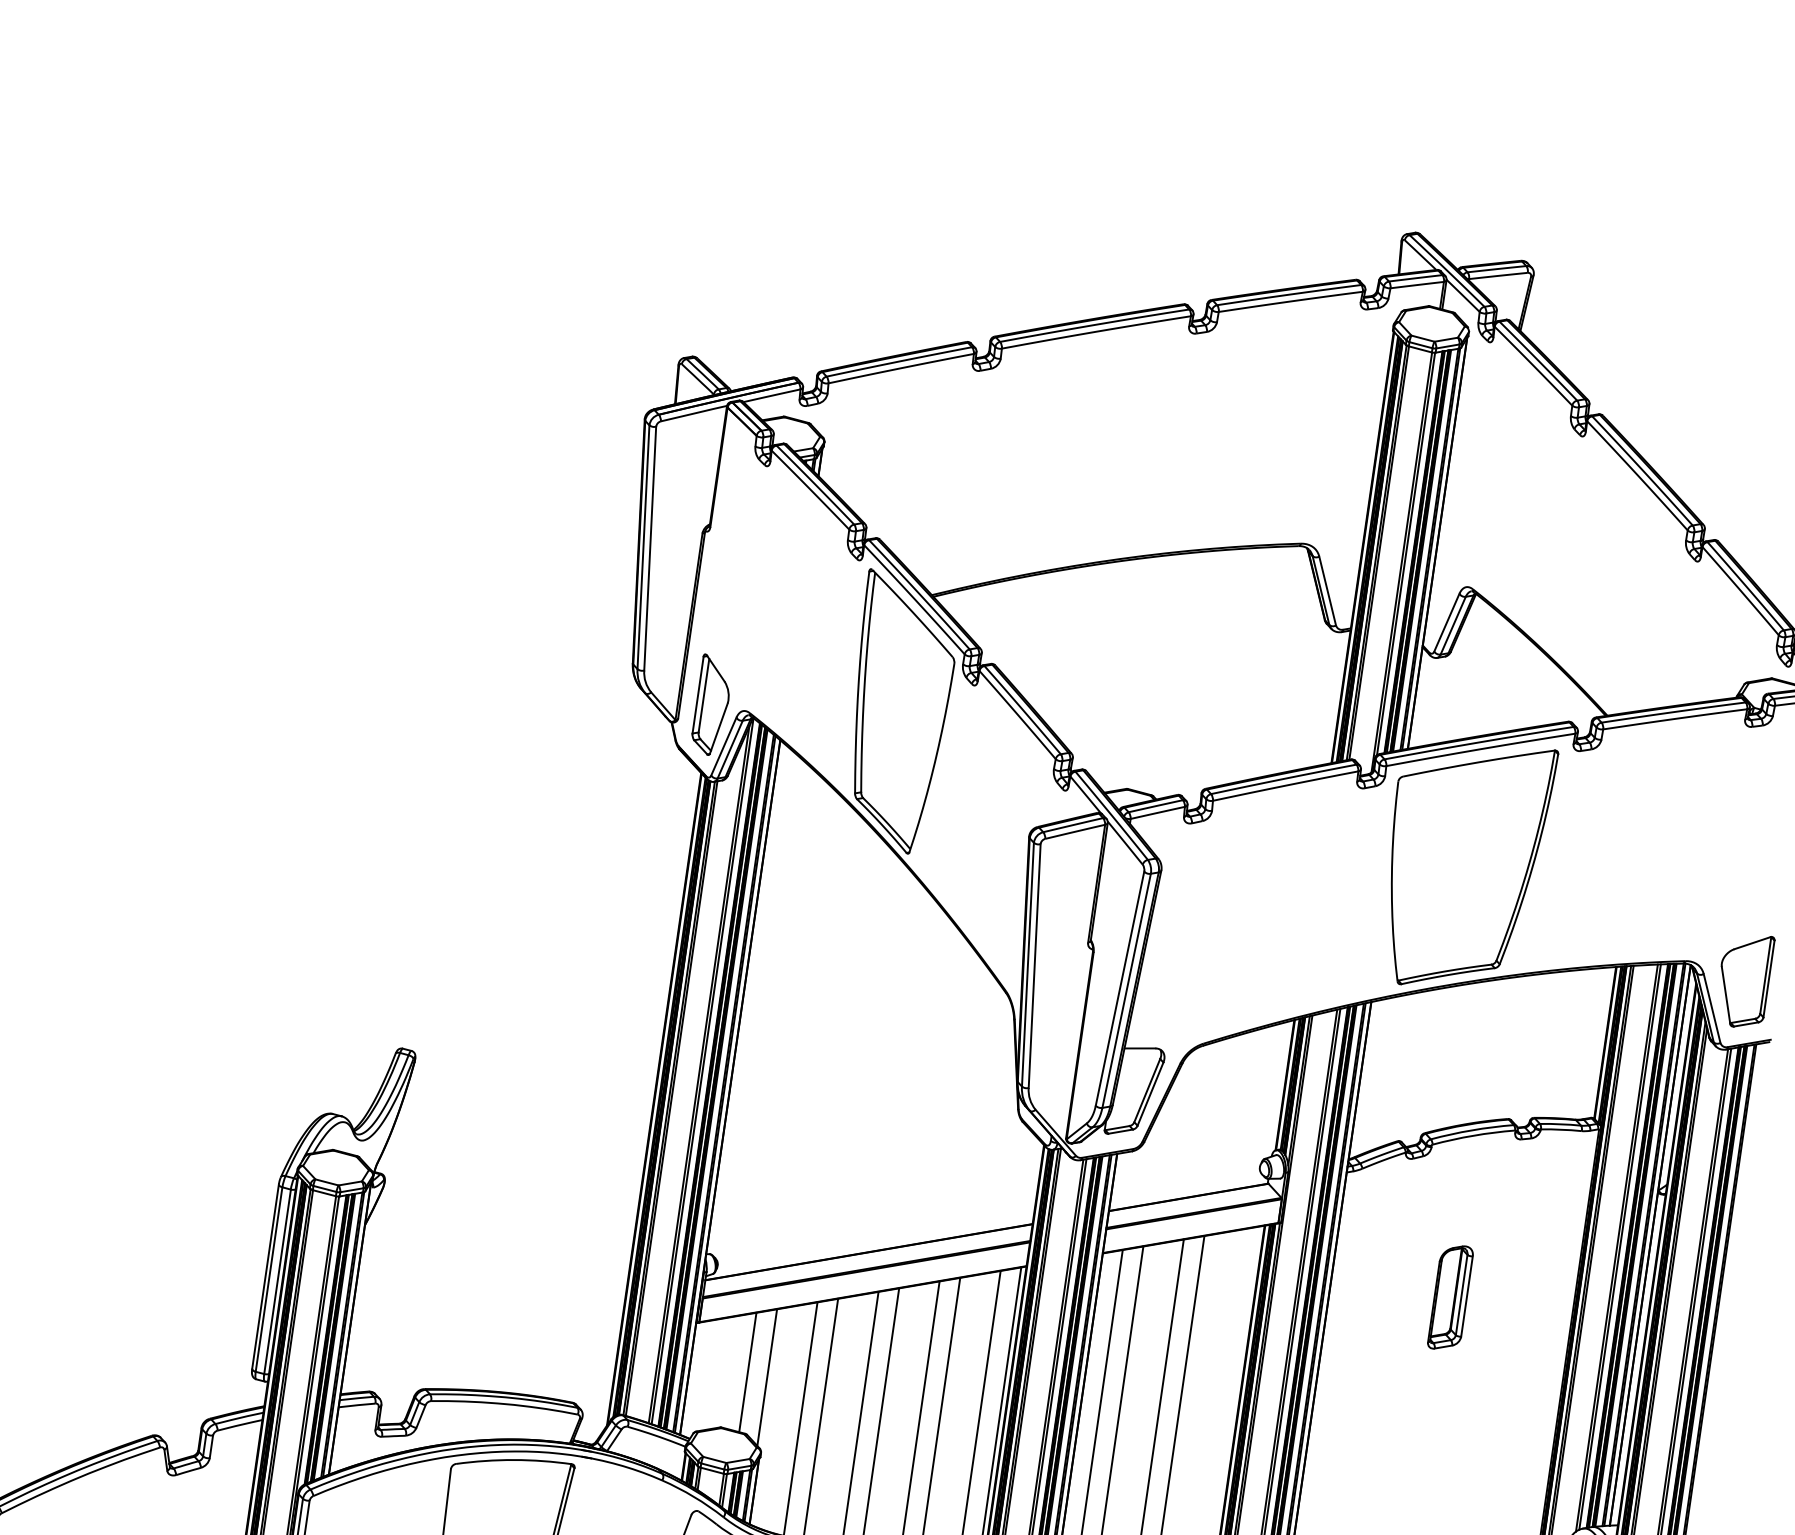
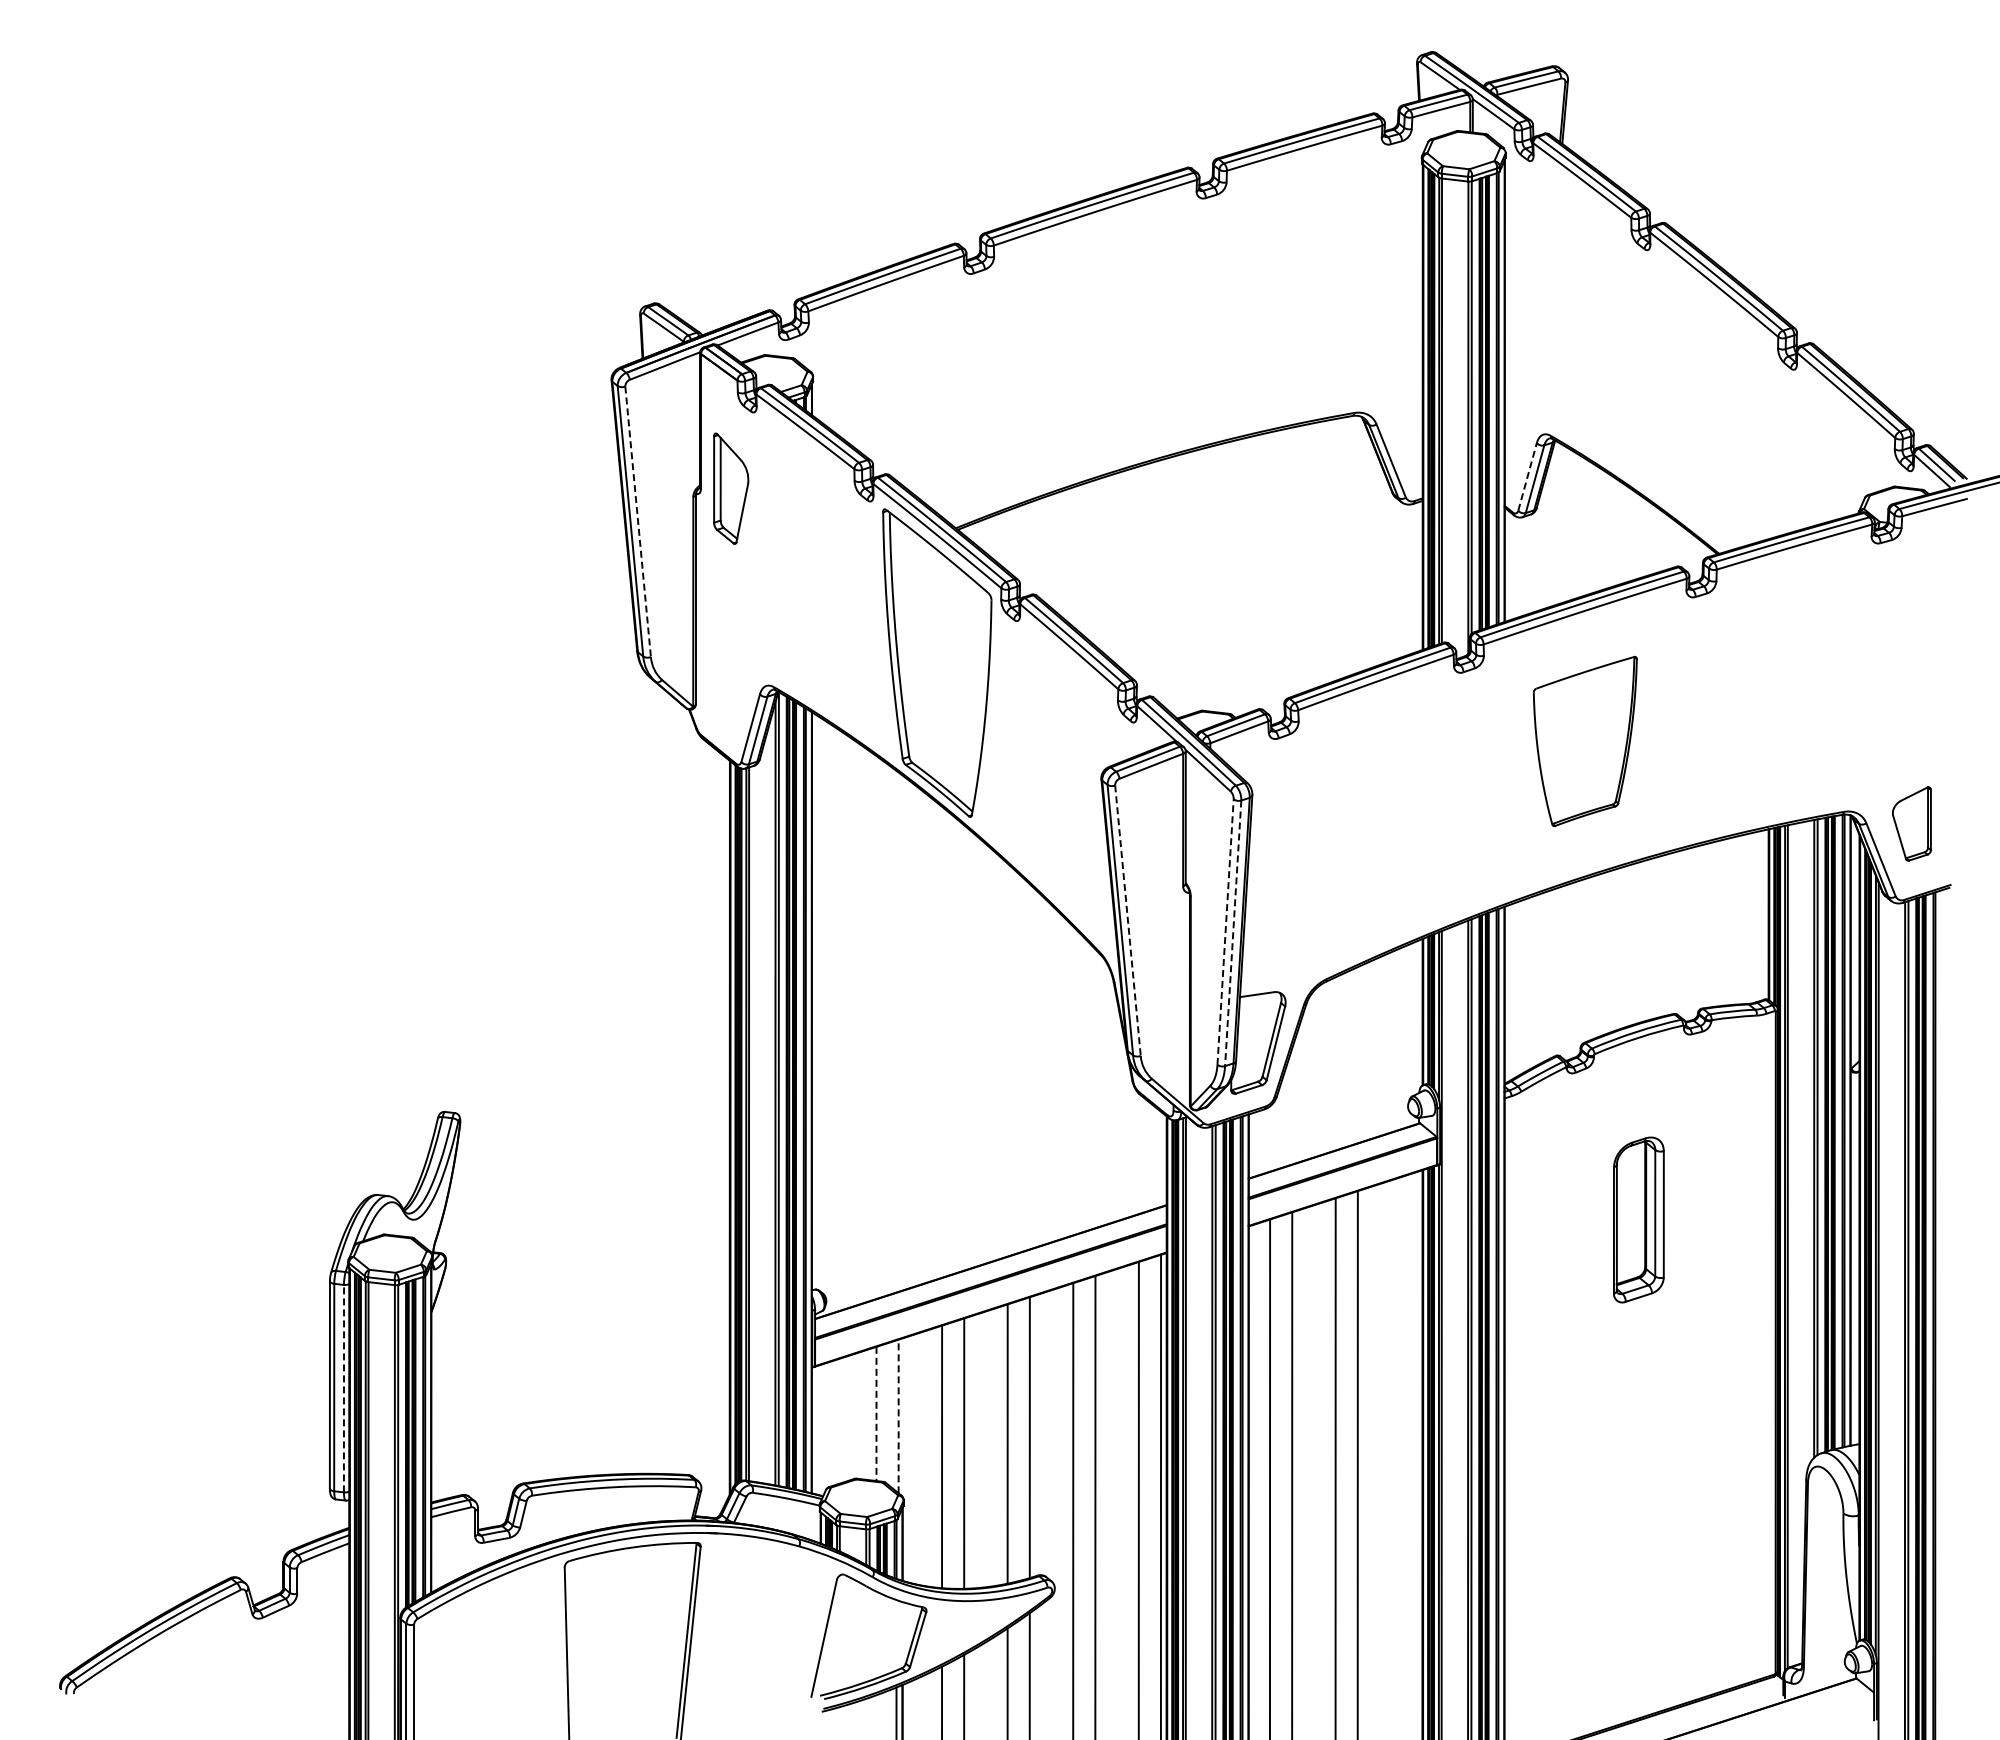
line: (650, 548) -> (638, 521), solid -> dashed
line: (1446, 622) -> (1527, 476), solid -> dashed
part: (712, 705) -> (731, 488), moved
part: (1464, 865) -> (1585, 741), size x0.6
line: (1034, 965) -> (1127, 920), solid -> dashed
part: (1743, 980) -> (1911, 823), size x0.7
line: (1120, 988) -> (1225, 931), solid -> dashed
line: (1126, 991) -> (1233, 933), solid -> dashed
line: (277, 1281) -> (343, 1388), solid -> dashed
part: (1450, 1297) -> (1638, 1219), size x1.4
line: (747, 1373) -> (876, 1414), solid -> dashed
line: (767, 1377) -> (898, 1416), solid -> dashed

